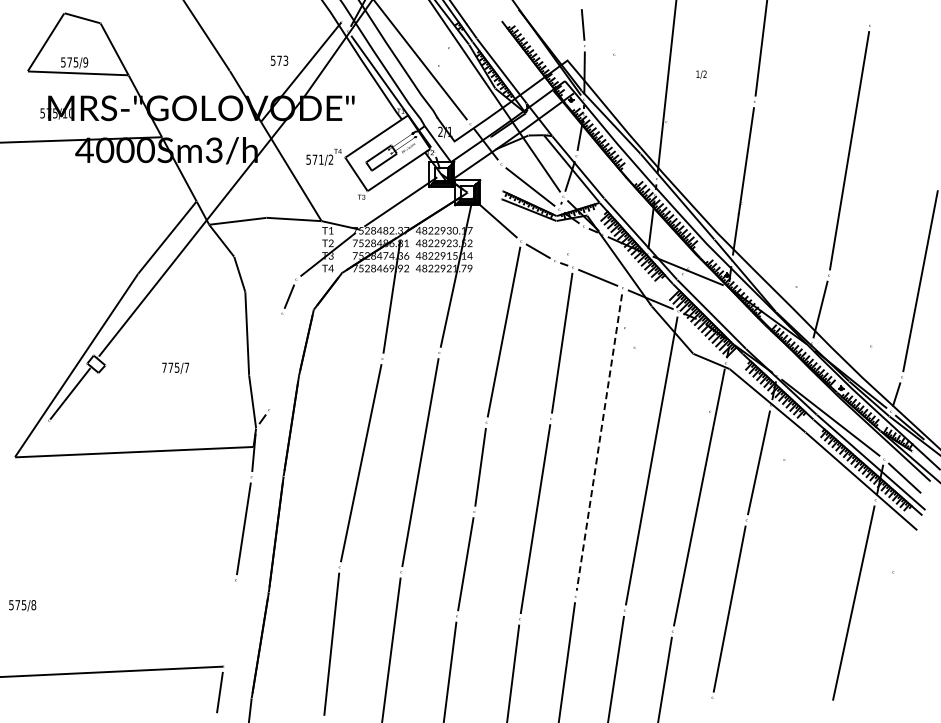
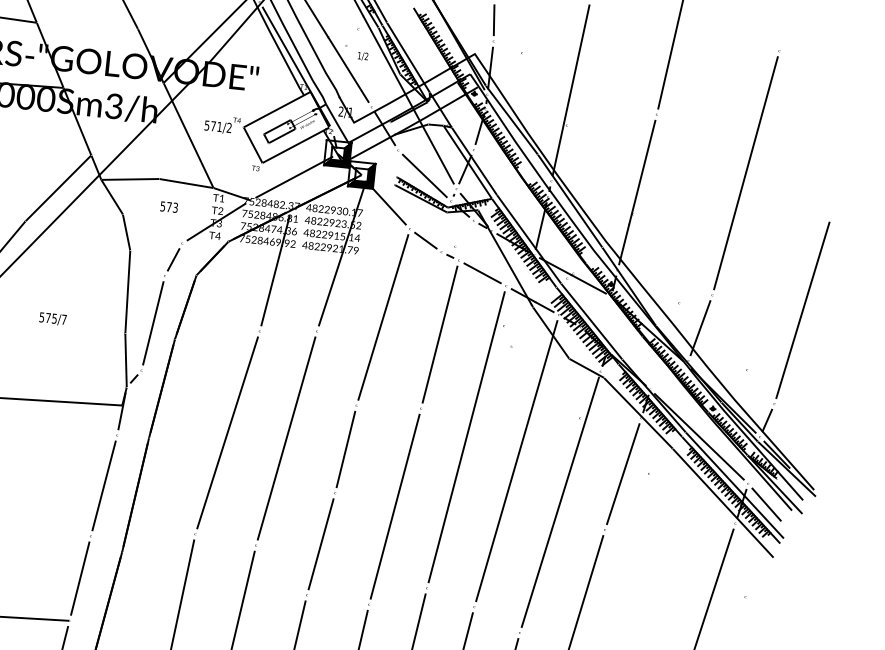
text: (279, 60) -> (169, 206), moved
text: (701, 74) -> (363, 56), moved
line: (275, 361) -> (153, 322), added
text: (164, 367) -> (41, 317), 775/7 -> 575/7
line: (599, 442) -> (466, 437), dashed -> solid
line: (229, 623) -> (79, 578), added

